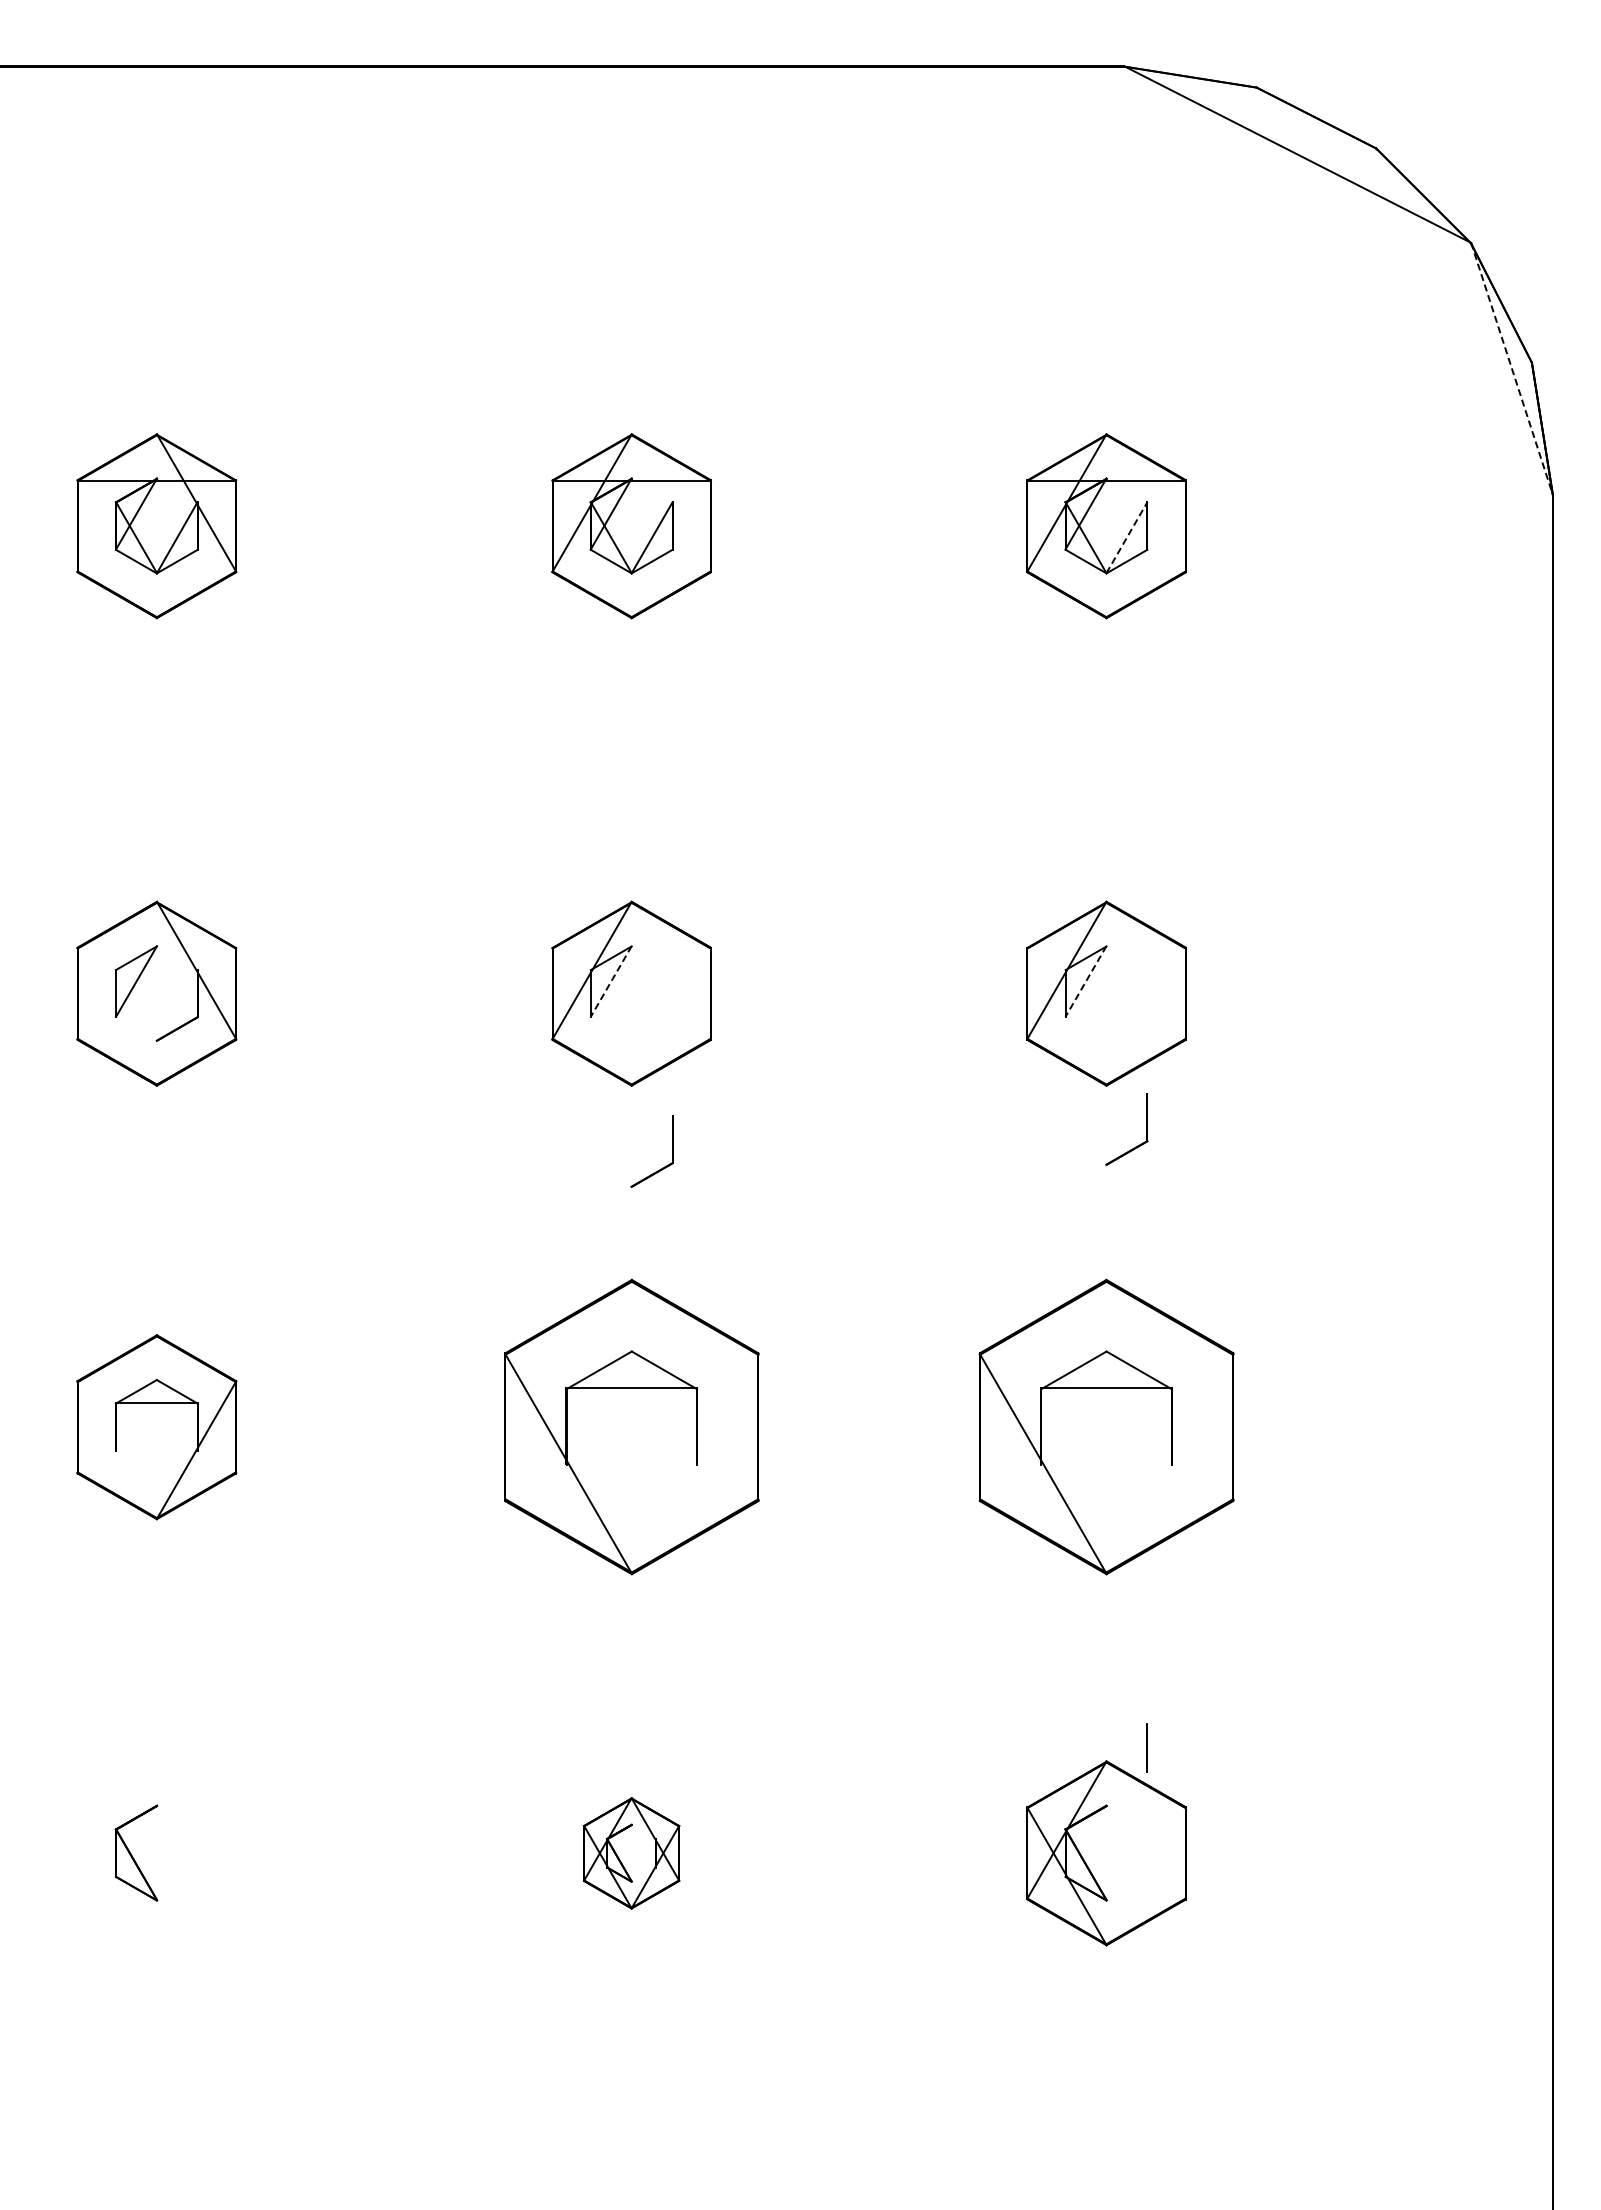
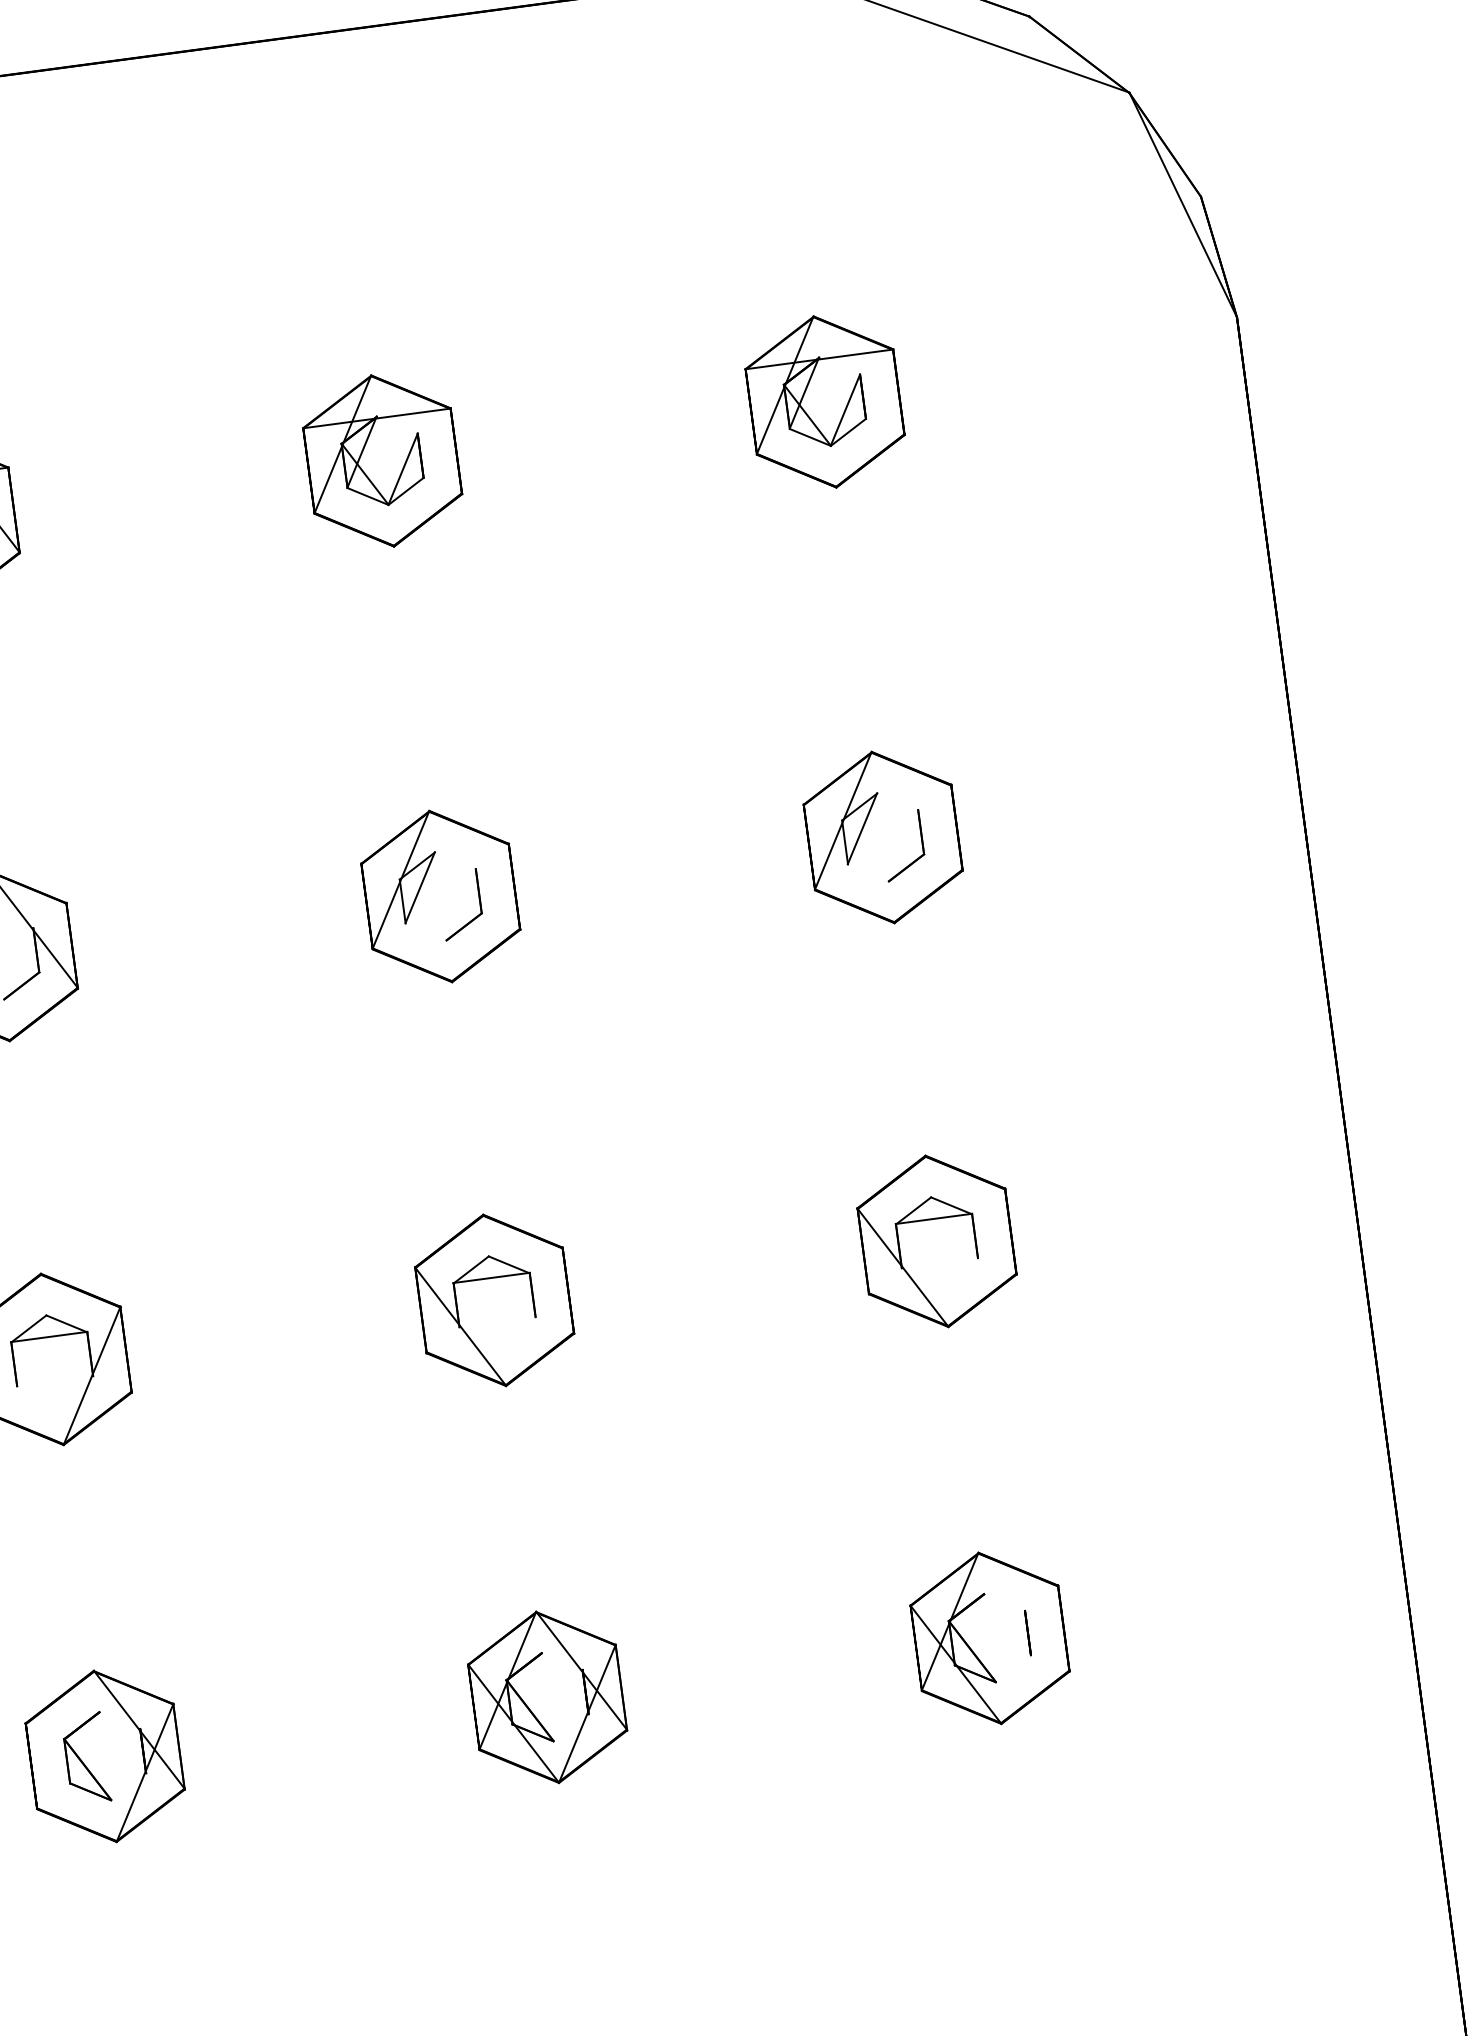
line: (1512, 369) -> (1183, 205), dashed -> solid
line: (1126, 537) -> (845, 409), dashed -> solid
line: (611, 981) -> (420, 887), dashed -> solid
line: (1086, 981) -> (862, 828), dashed -> solid
part: (1135, 1146) -> (913, 860), moved
part: (662, 1167) -> (472, 918), moved
part: (631, 1427) -> (494, 1300), size x0.62
part: (1106, 1427) -> (937, 1241), size x0.62
line: (1146, 1747) -> (1027, 1632), moved
part: (156, 1853) -> (104, 1756), added
part: (631, 1853) -> (547, 1697), size x1.67

